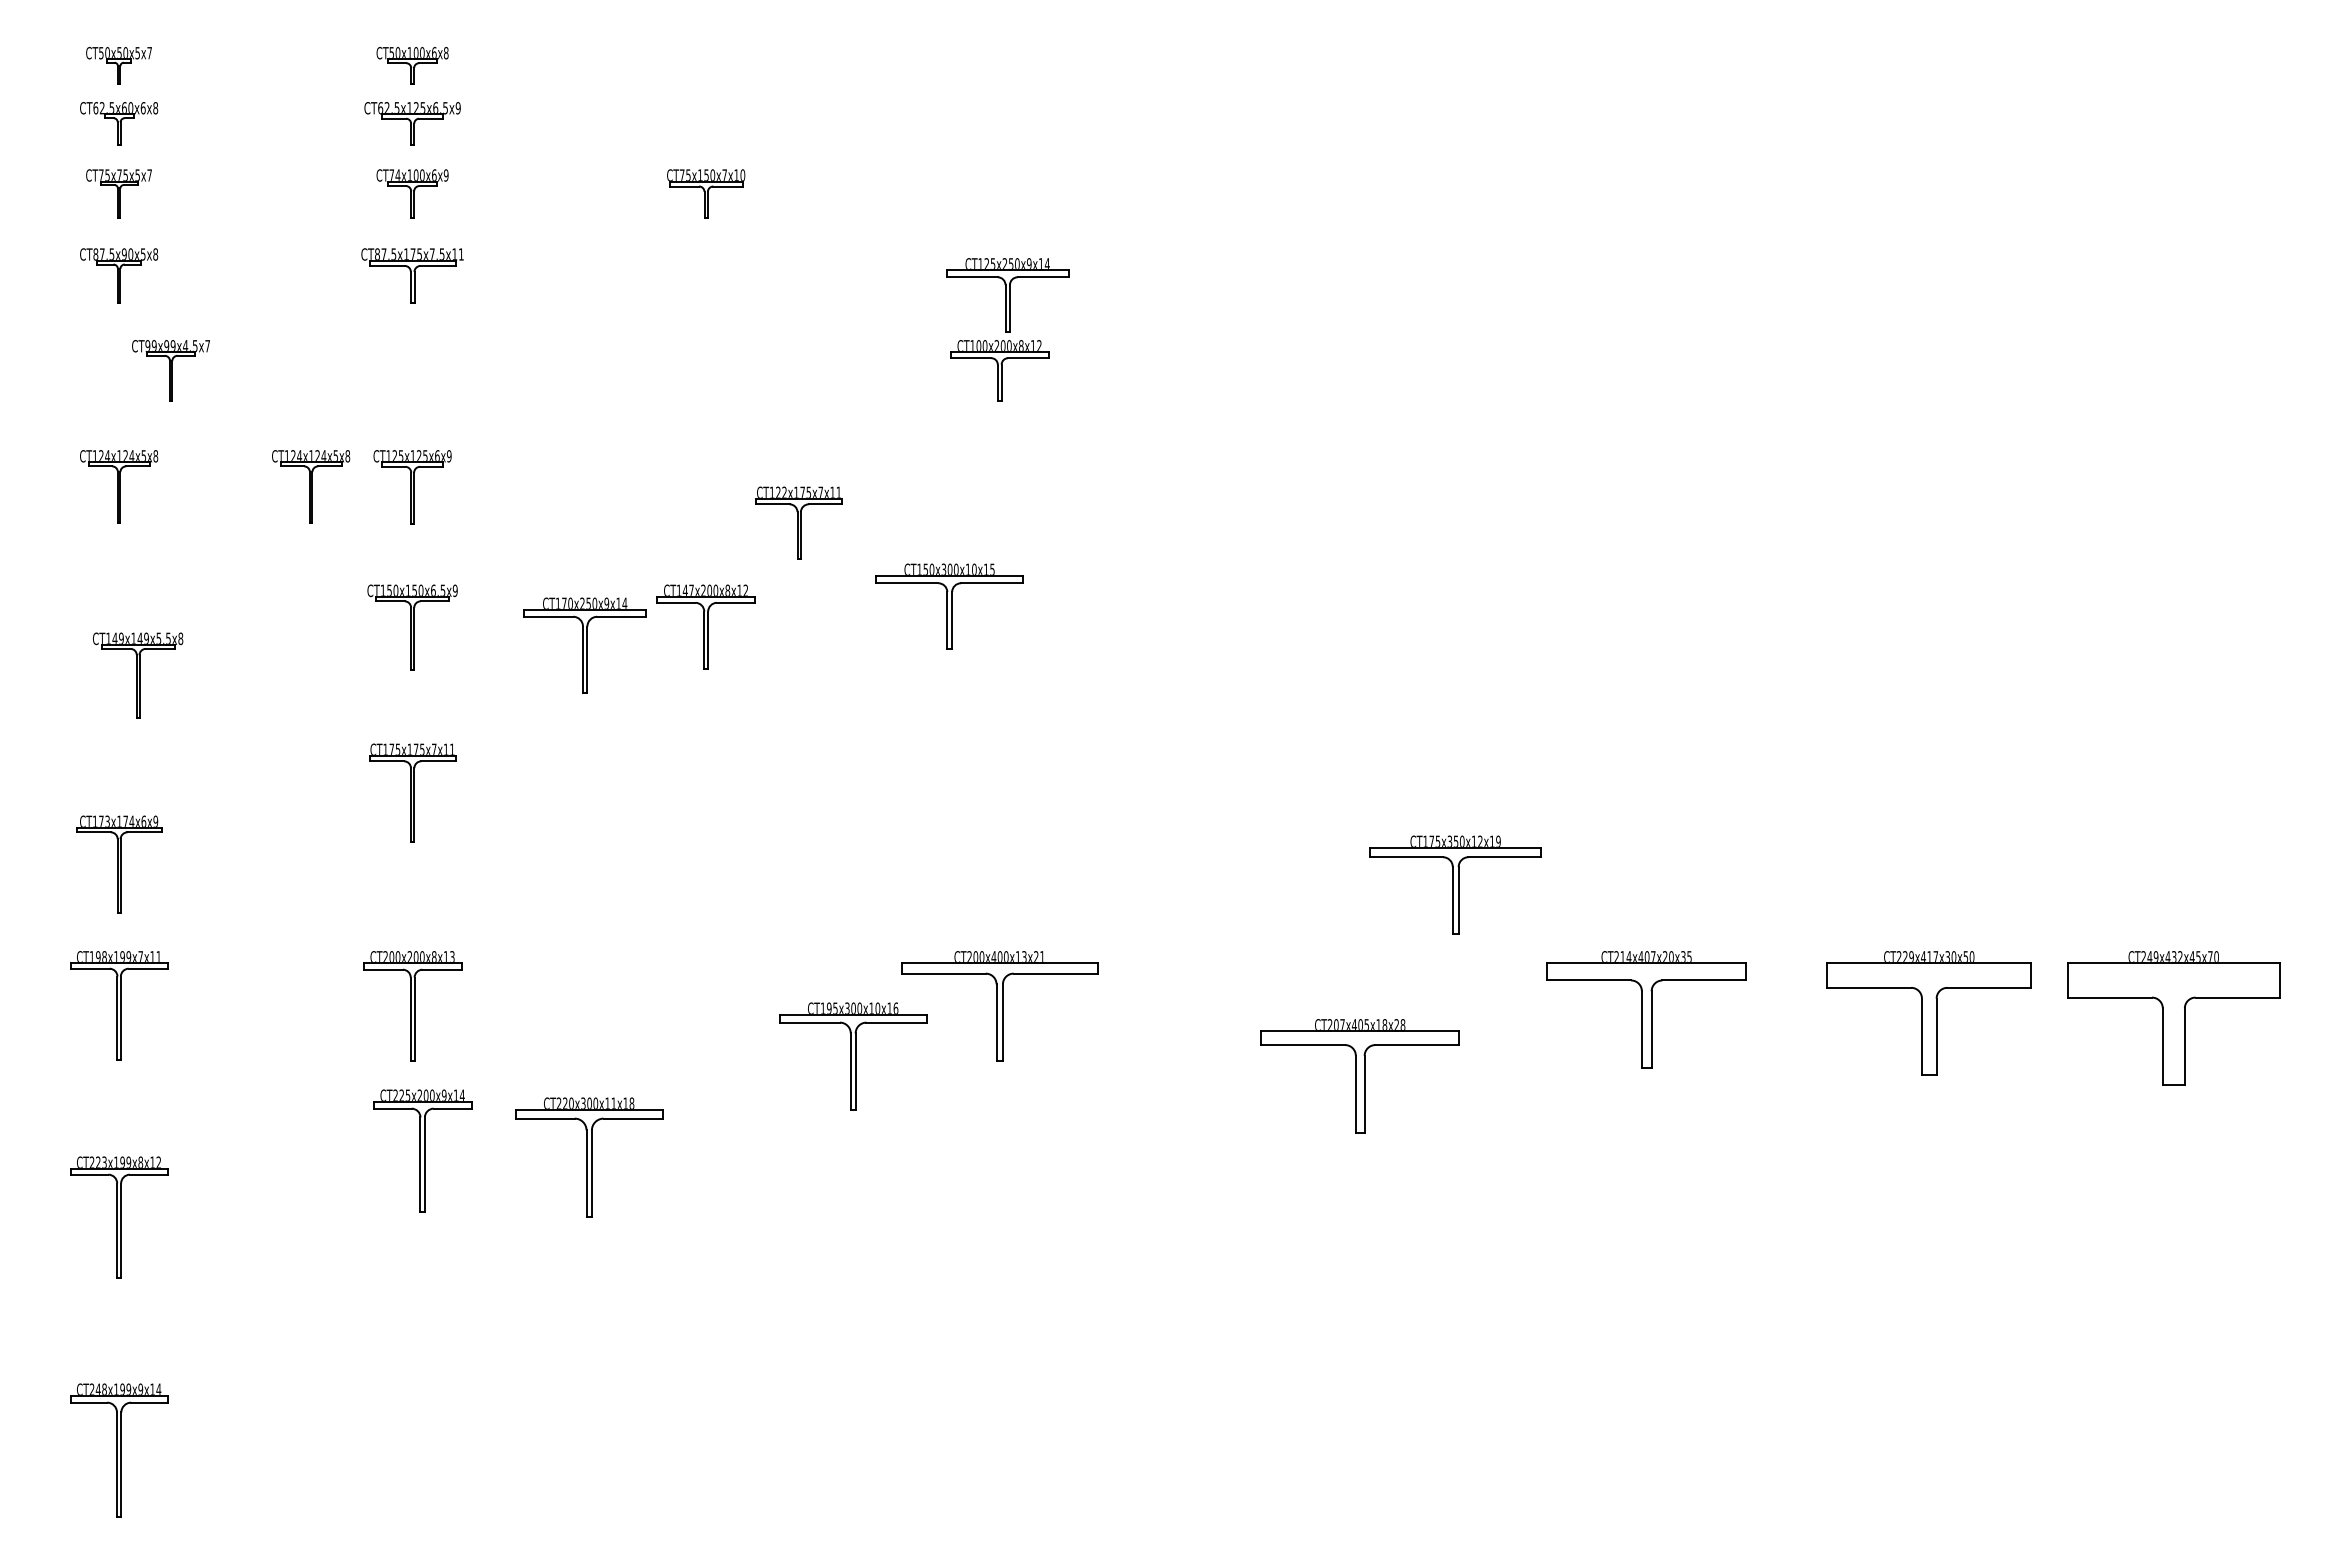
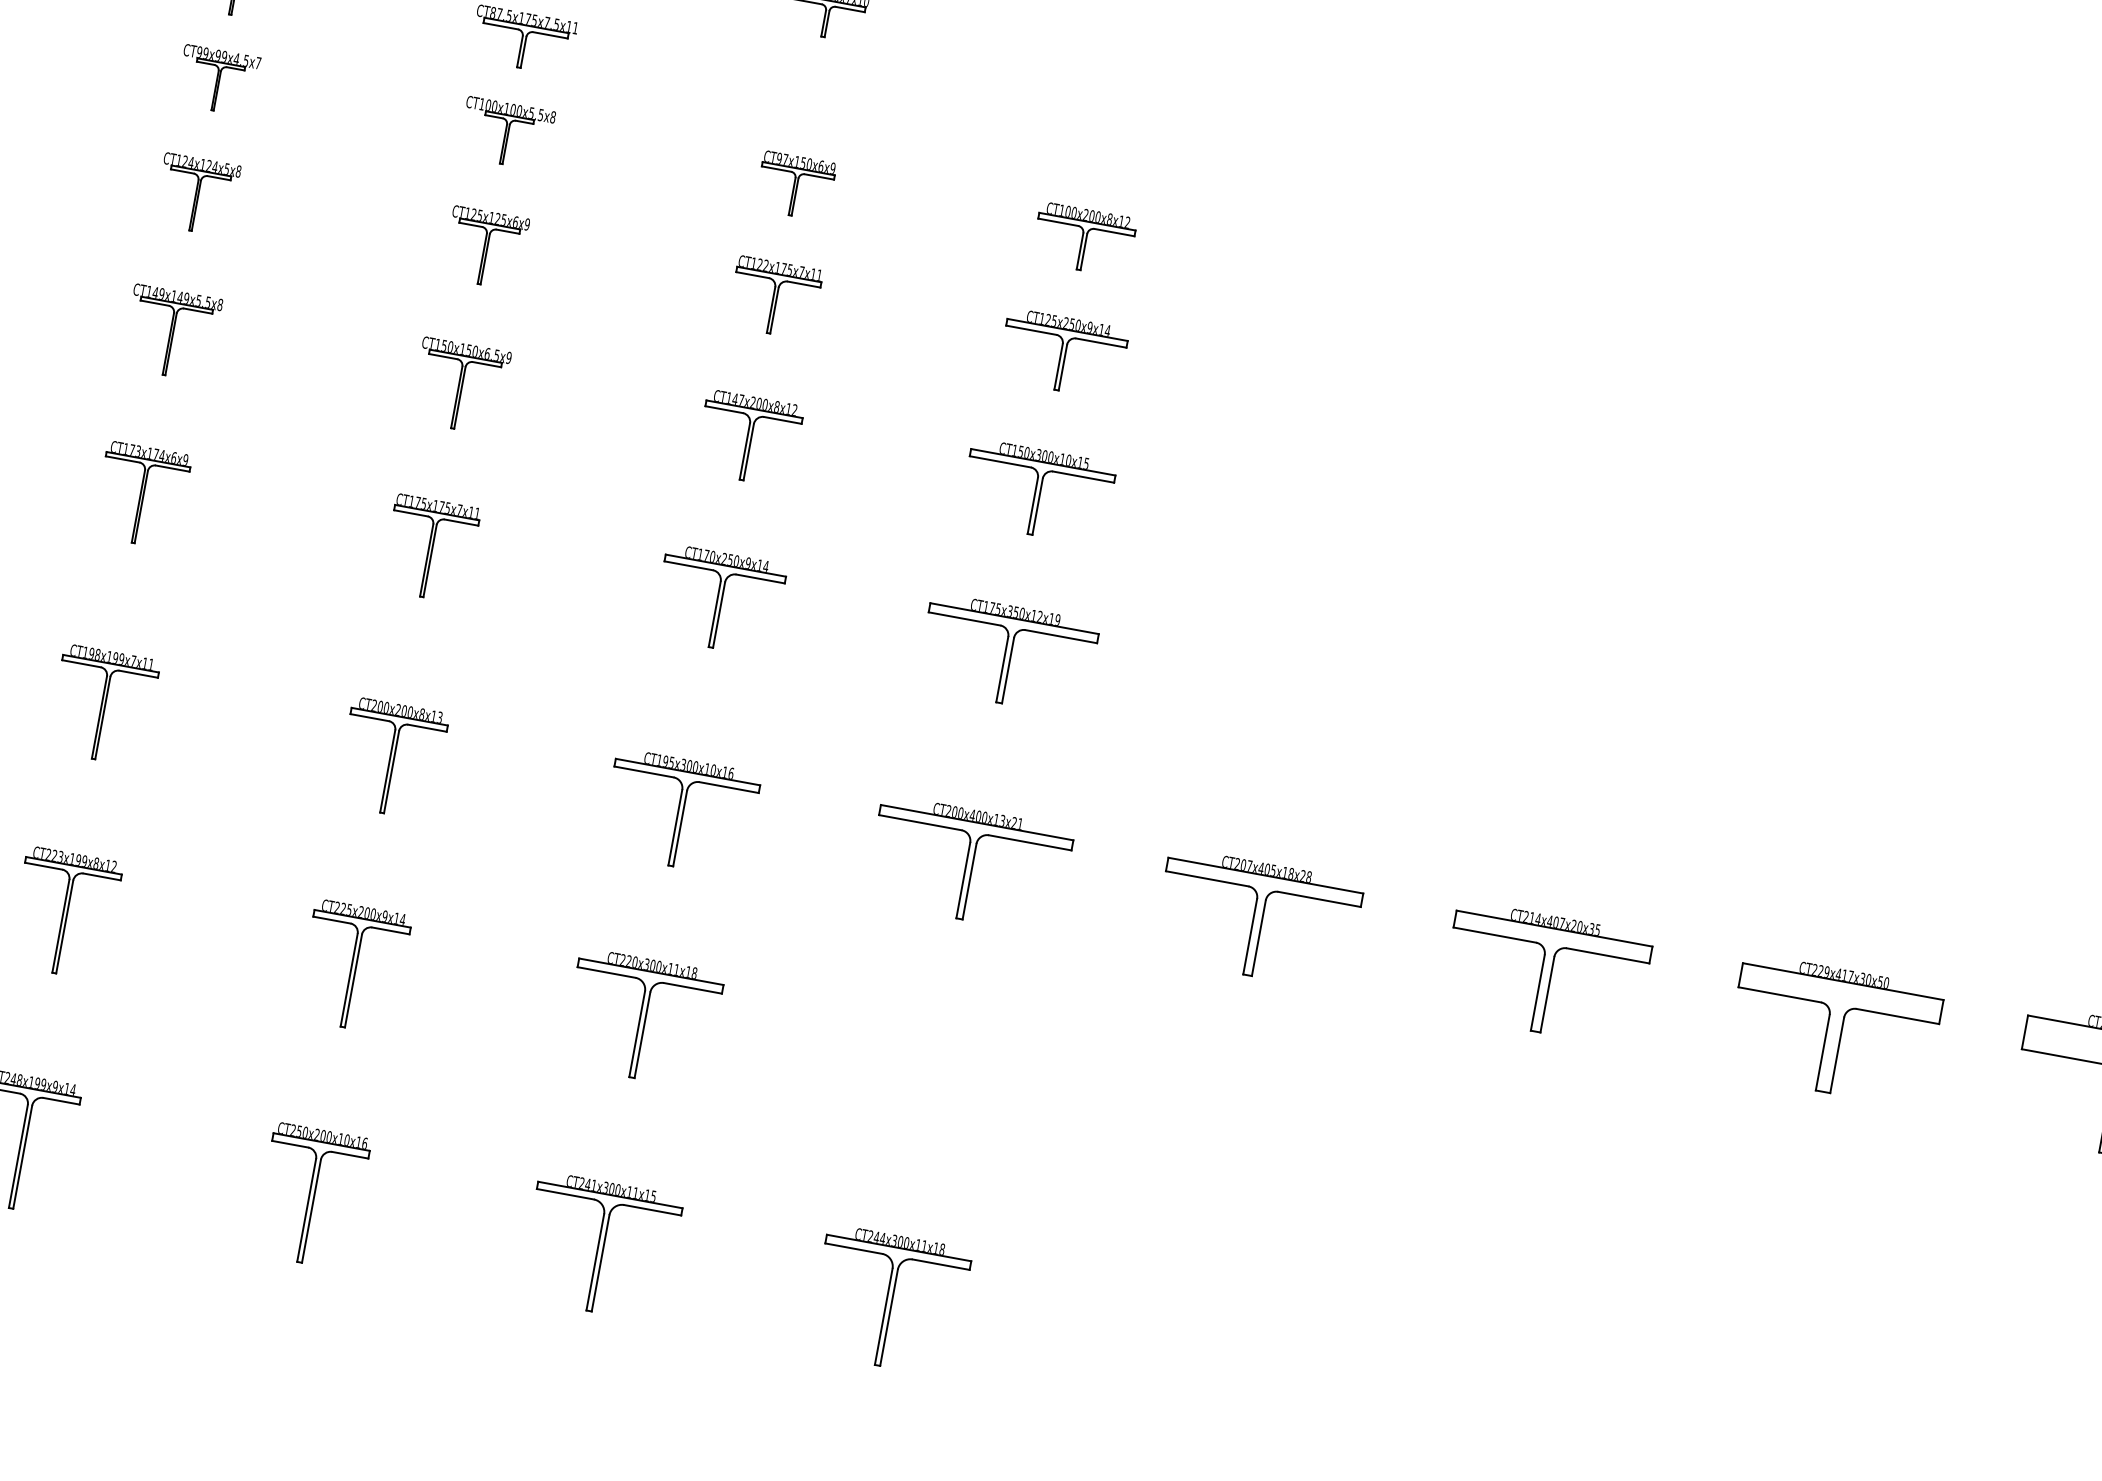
part: (1007, 295) -> (1062, 354), moved
part: (170, 370) -> (217, 80), moved
part: (412, 370) -> (506, 133), added
part: (706, 370) -> (795, 186), added
part: (311, 486) -> (386, 229), removed
part: (798, 522) -> (774, 297), moved
part: (949, 606) -> (1037, 492), moved
part: (584, 645) -> (718, 600), moved
part: (138, 675) -> (172, 333), moved
part: (119, 864) -> (142, 495), moved
part: (1455, 884) -> (1007, 654), moved
part: (1646, 1009) -> (1545, 973), moved
part: (1928, 1013) -> (1833, 1030), moved
part: (853, 1056) -> (680, 813), moved
part: (1359, 1076) -> (1256, 919), moved
part: (422, 1150) -> (353, 966), moved
part: (589, 1157) -> (643, 1018), moved
part: (706, 1448) -> (601, 1246), added
part: (999, 1449) -> (889, 1300), added
part: (412, 1450) -> (311, 1195), added

